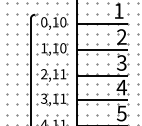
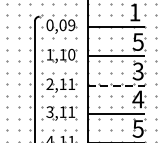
text: (59, 22) -> (67, 25), 0,10 -> 0,09
text: (121, 36) -> (137, 41), 2 -> 5
line: (102, 75) -> (116, 85), solid -> dashed

